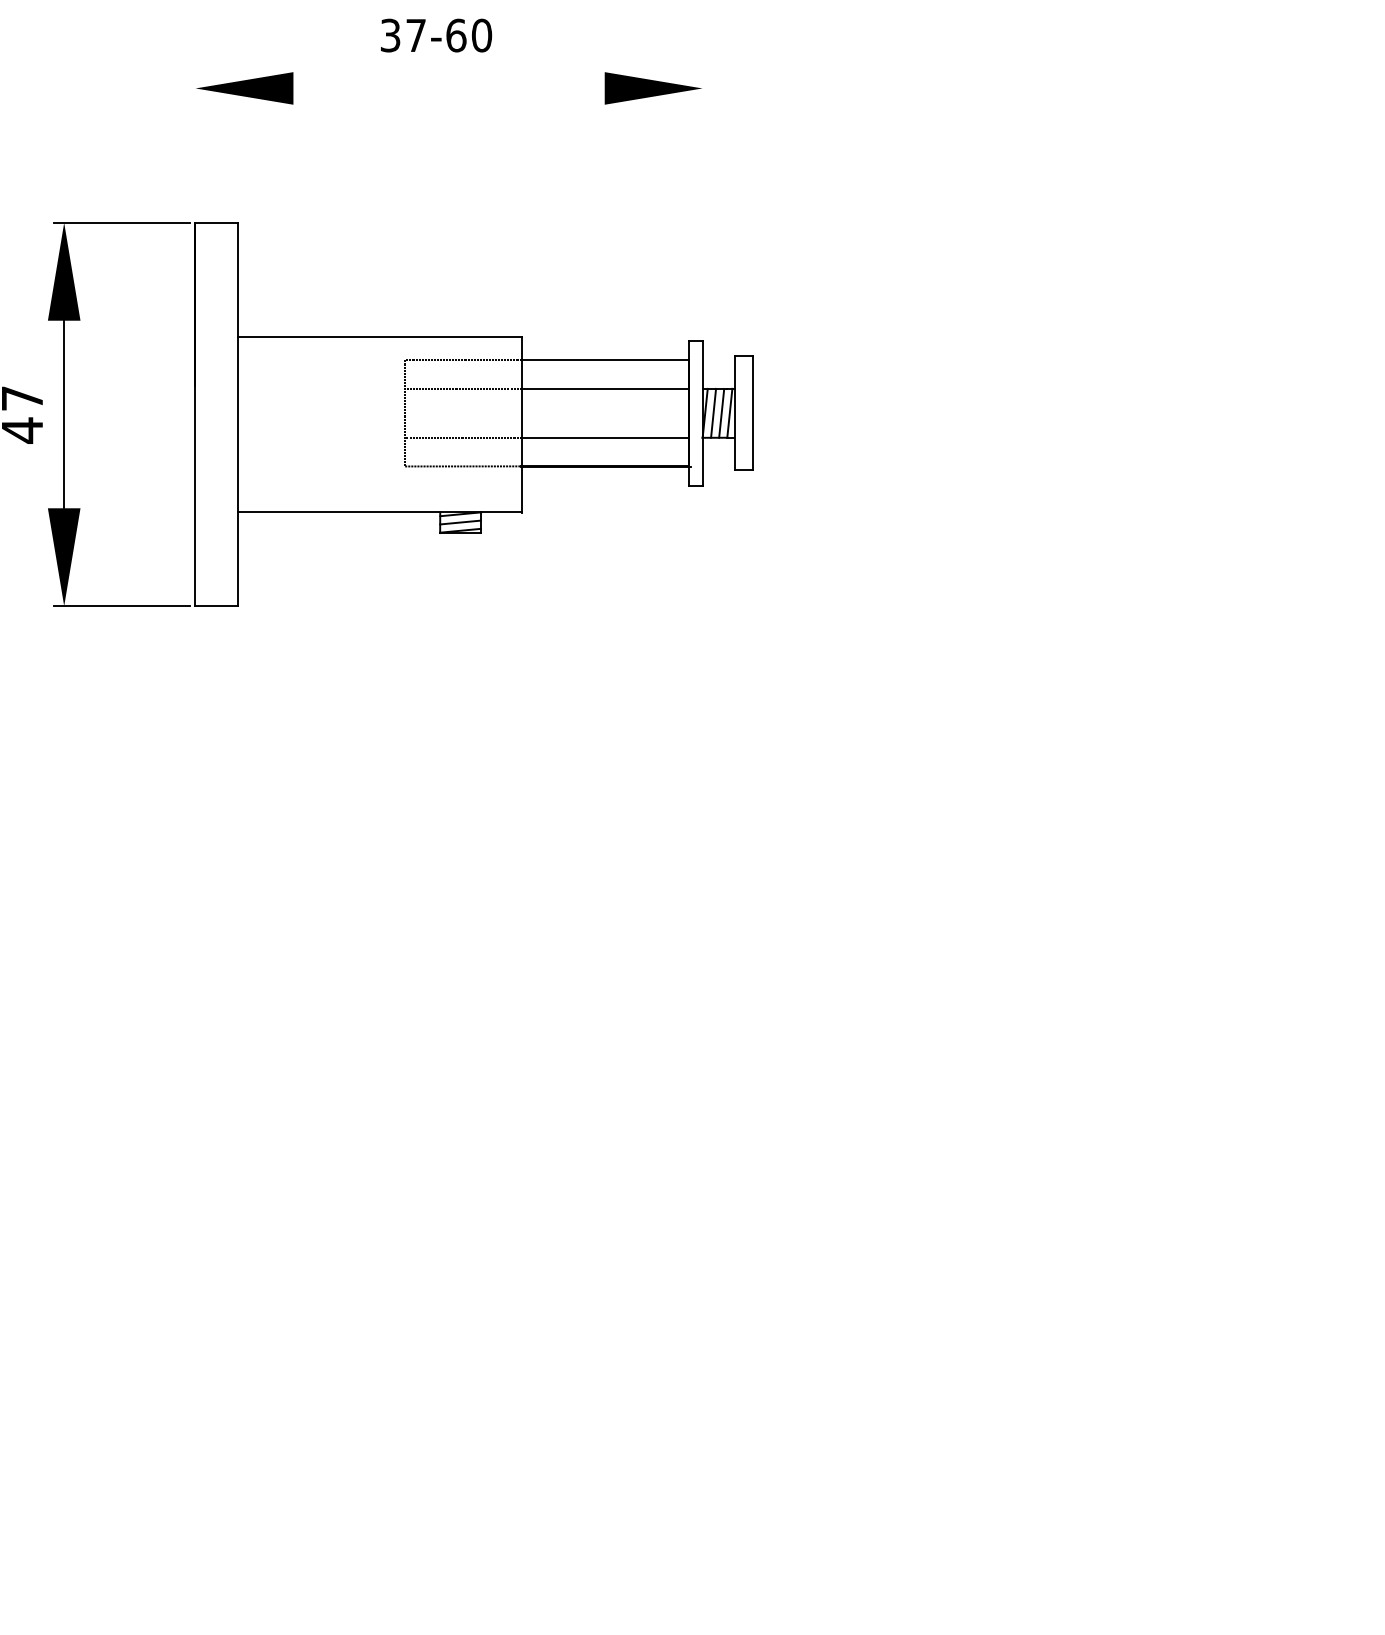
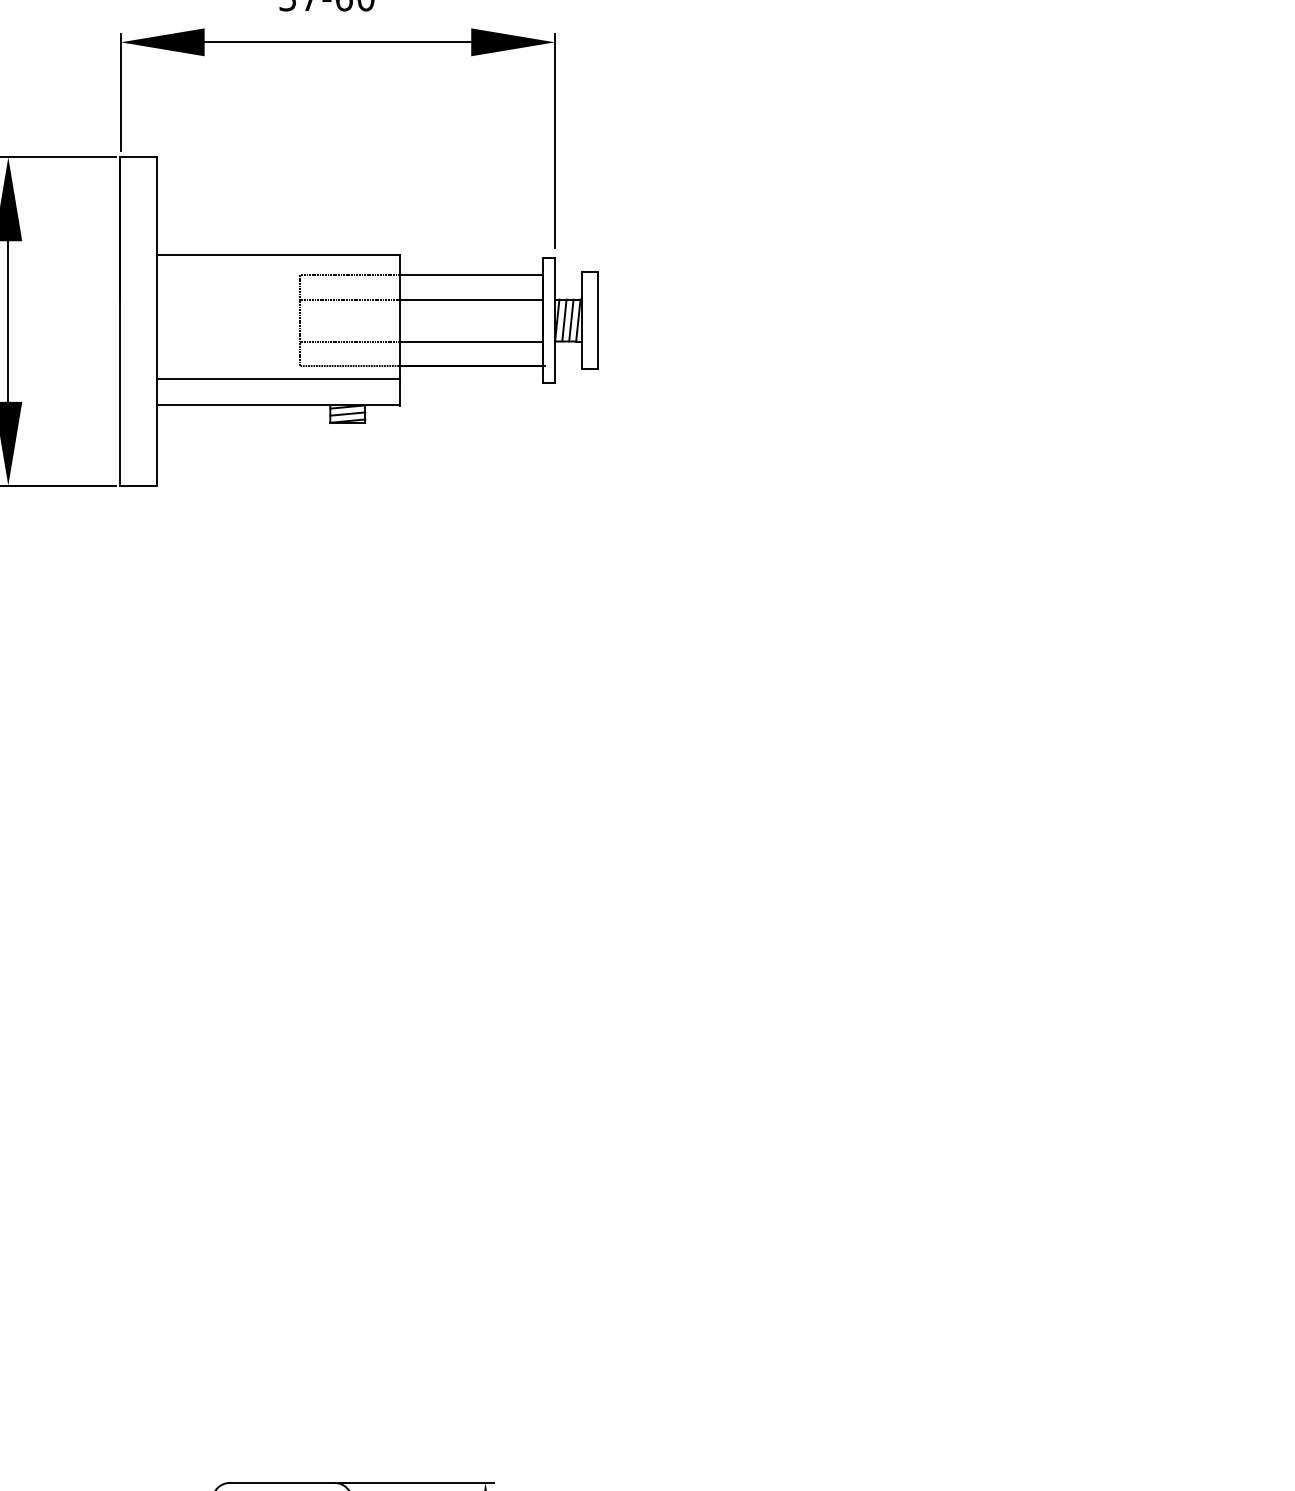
line: (448, 88) -> (337, 42), added
line: (195, 147) -> (120, 92), added
line: (703, 203) -> (555, 140), added
line: (379, 480) -> (278, 378), added

